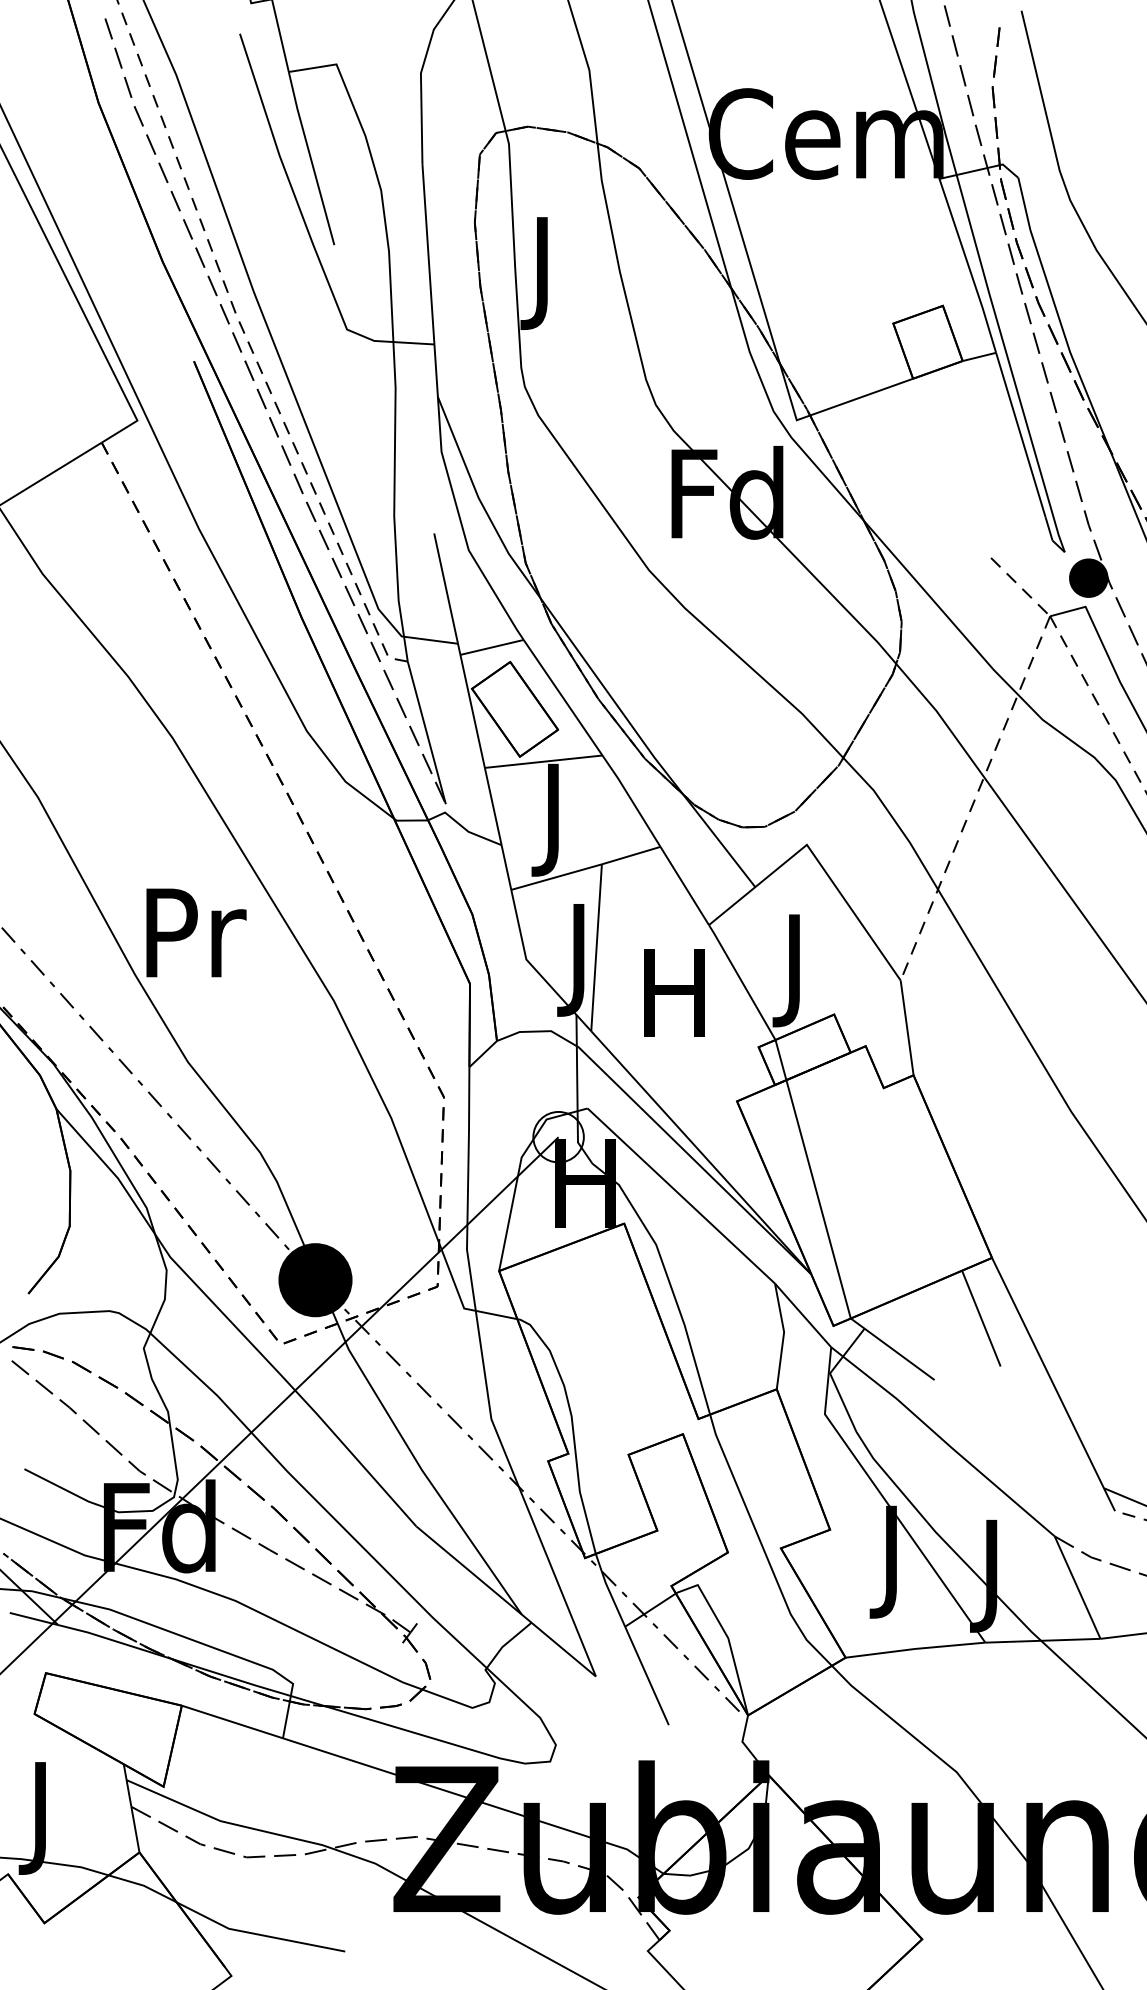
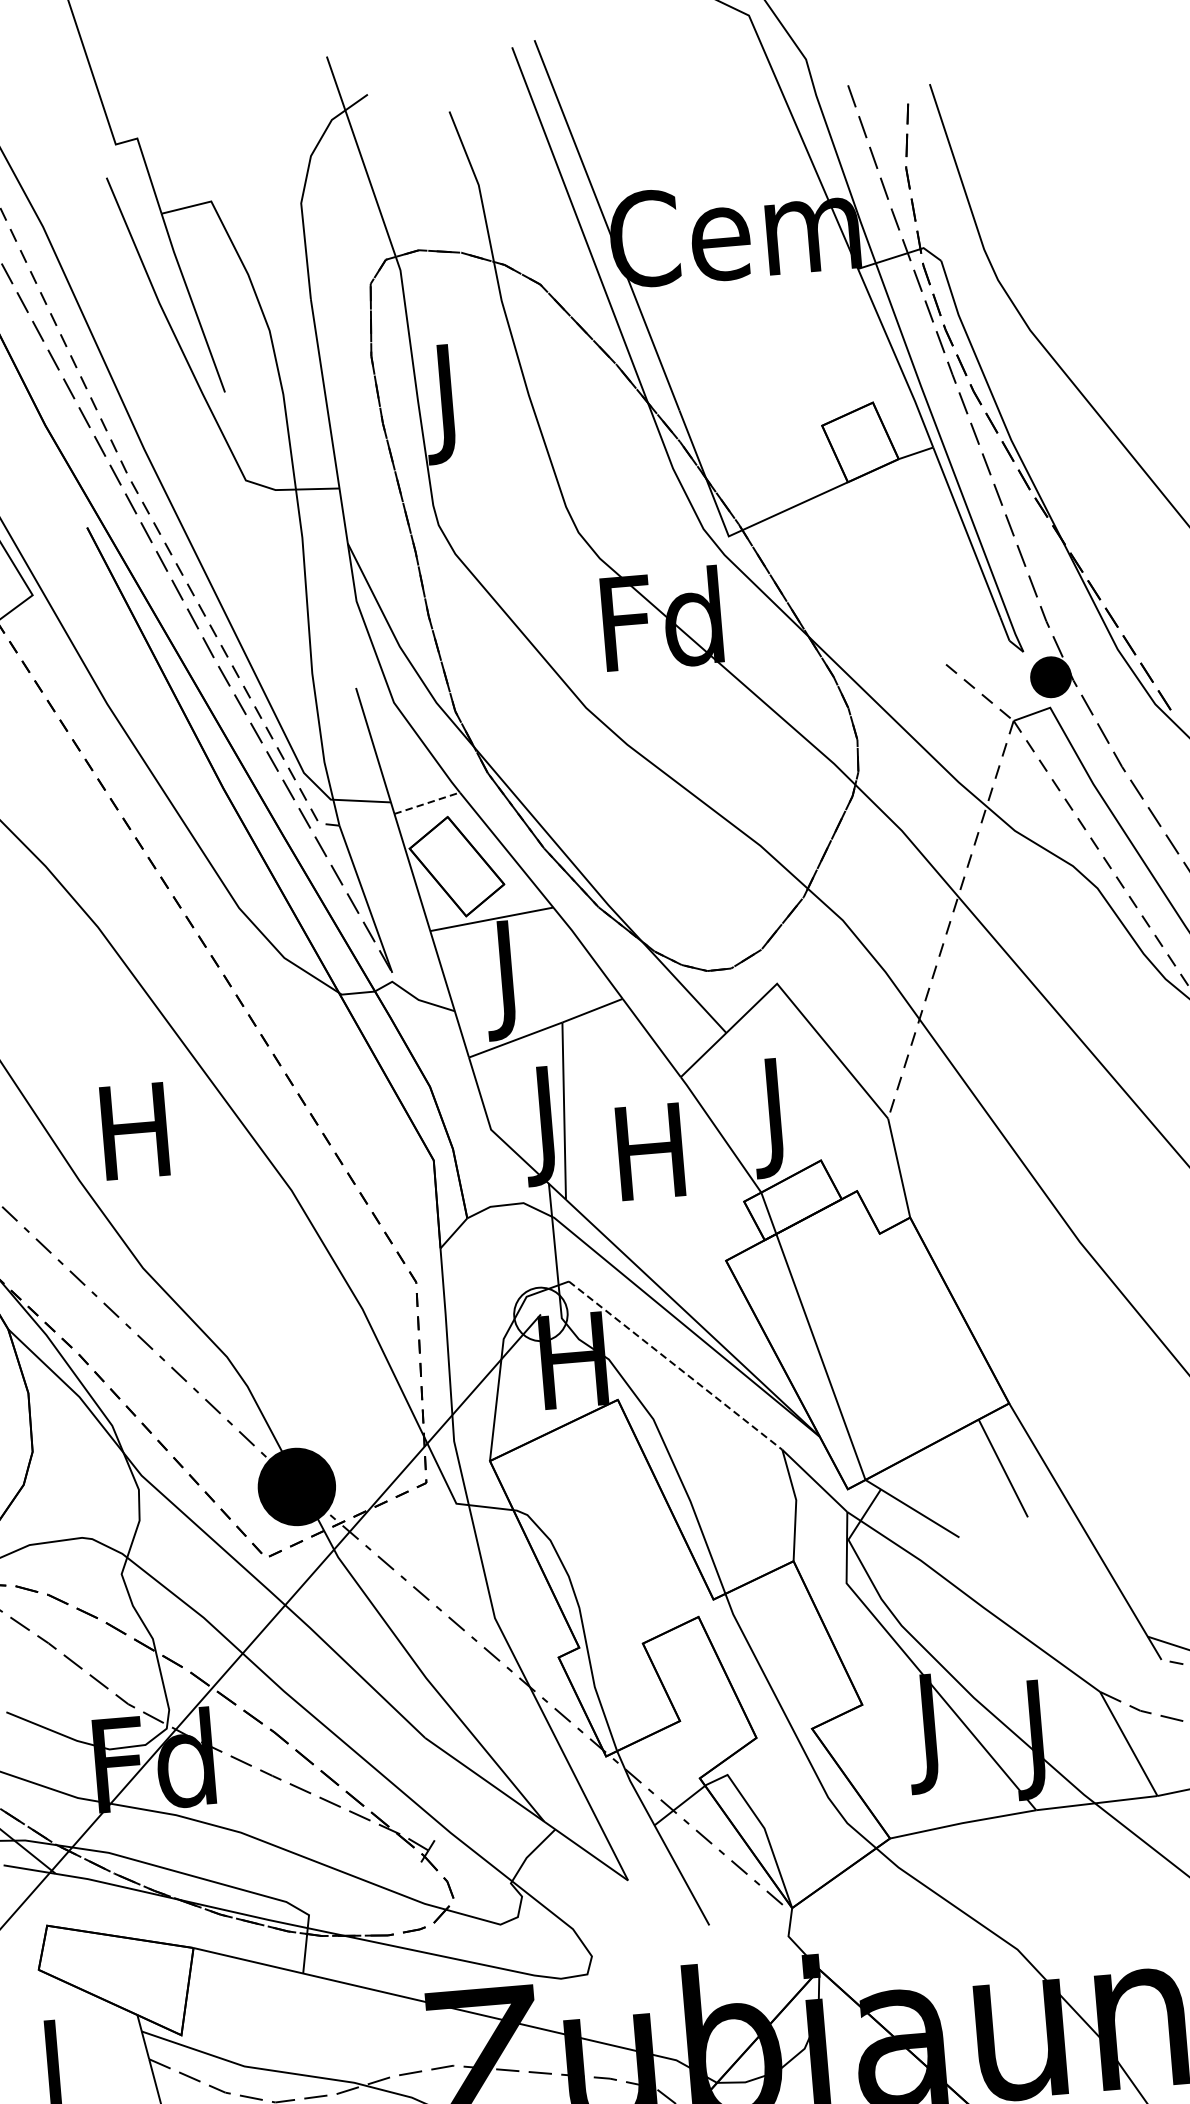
line: (492, 647) -> (427, 803), solid -> dashed
text: (196, 932) -> (140, 1130), Pr -> H
line: (681, 1196) -> (675, 1366), solid -> dashed

